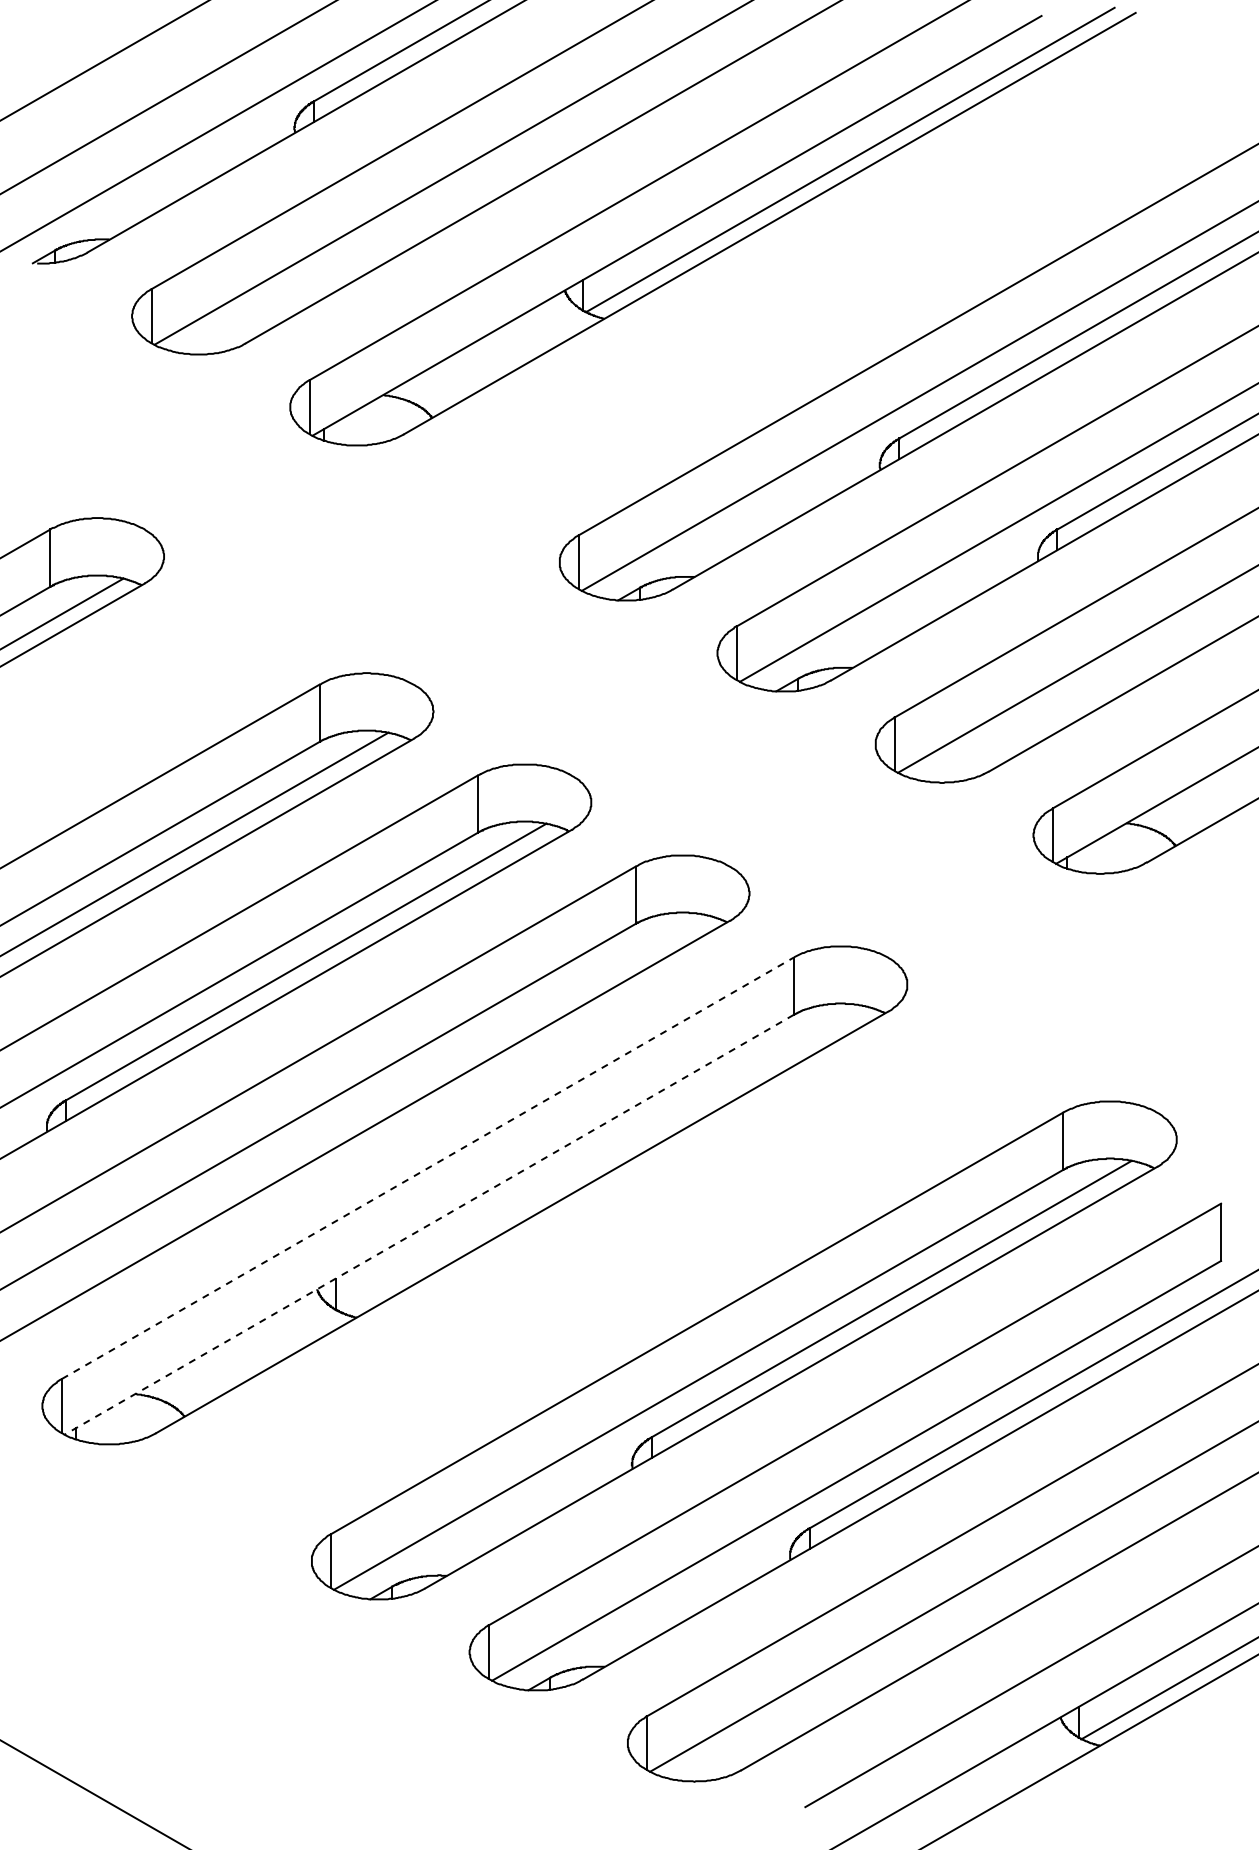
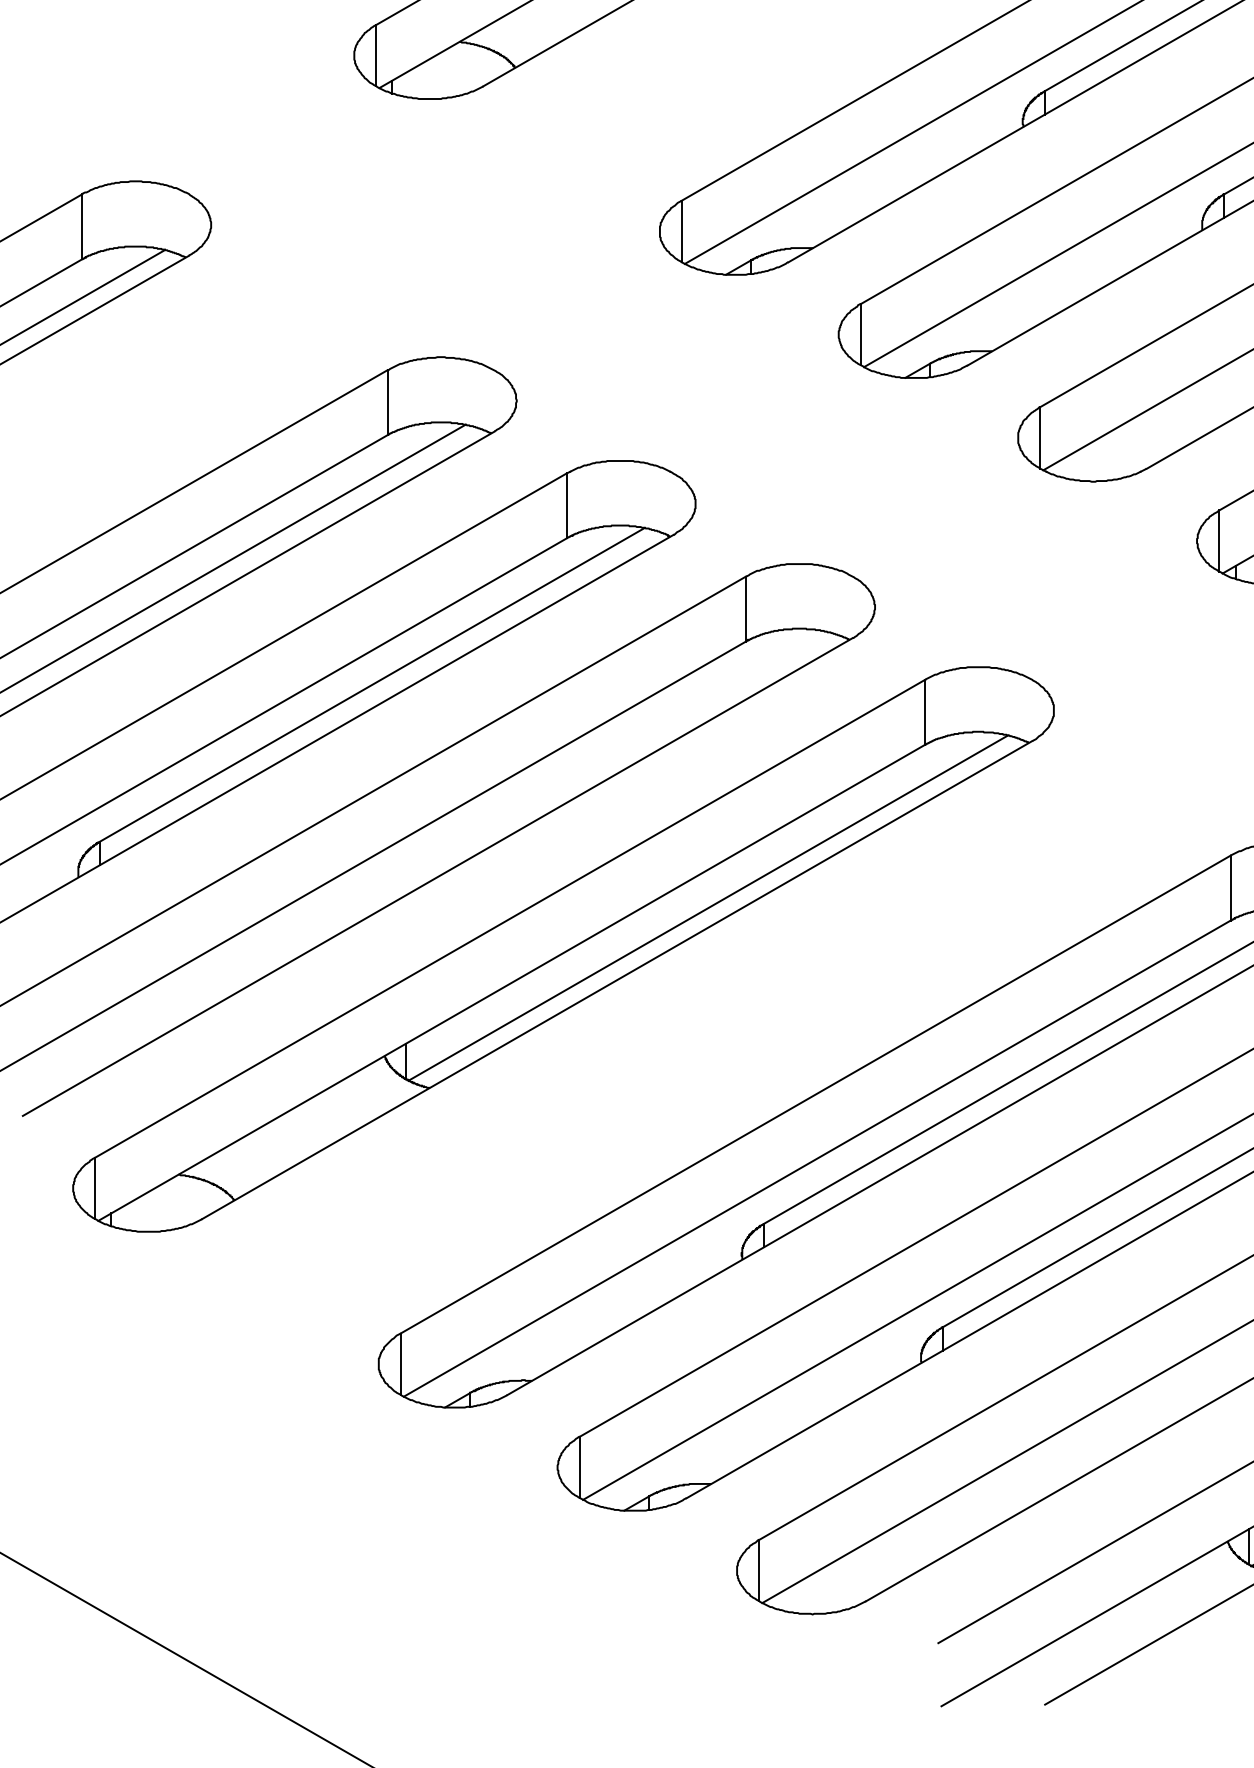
line: (602, 1158) -> (708, 907), added
line: (428, 1168) -> (511, 918), dashed -> solid
line: (429, 1224) -> (512, 982), dashed -> solid

